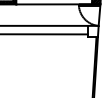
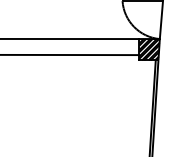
hatch: (92, 31) -> (148, 49), added

